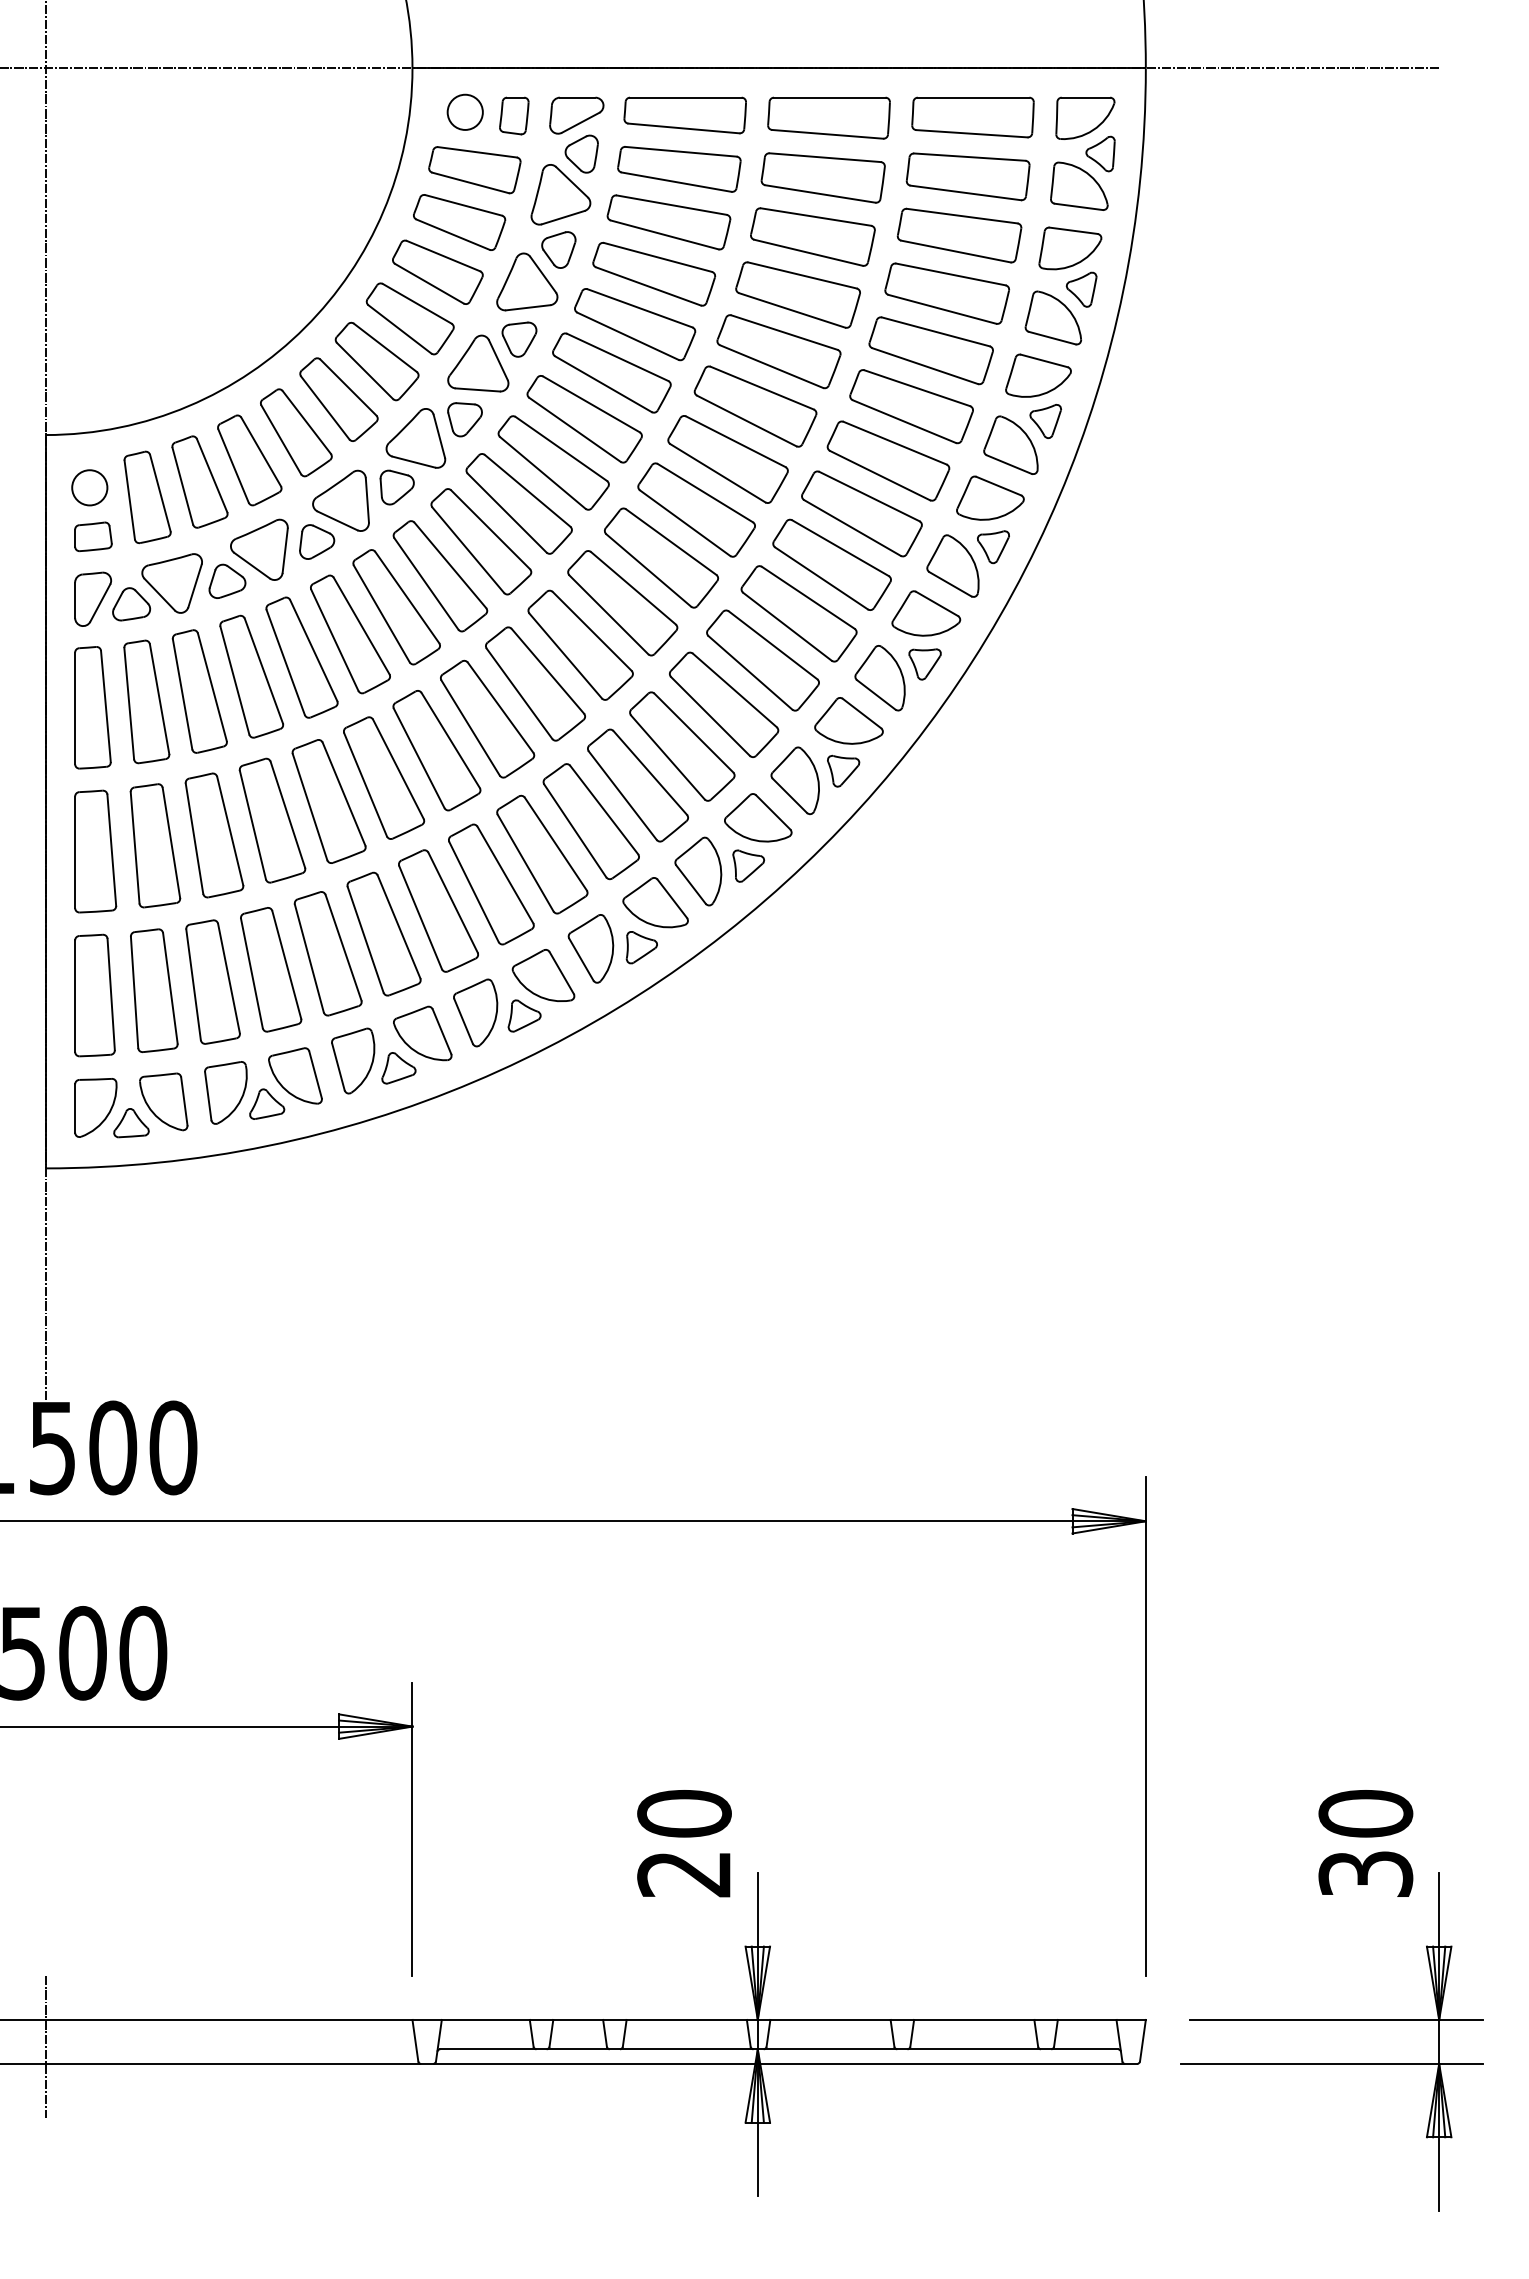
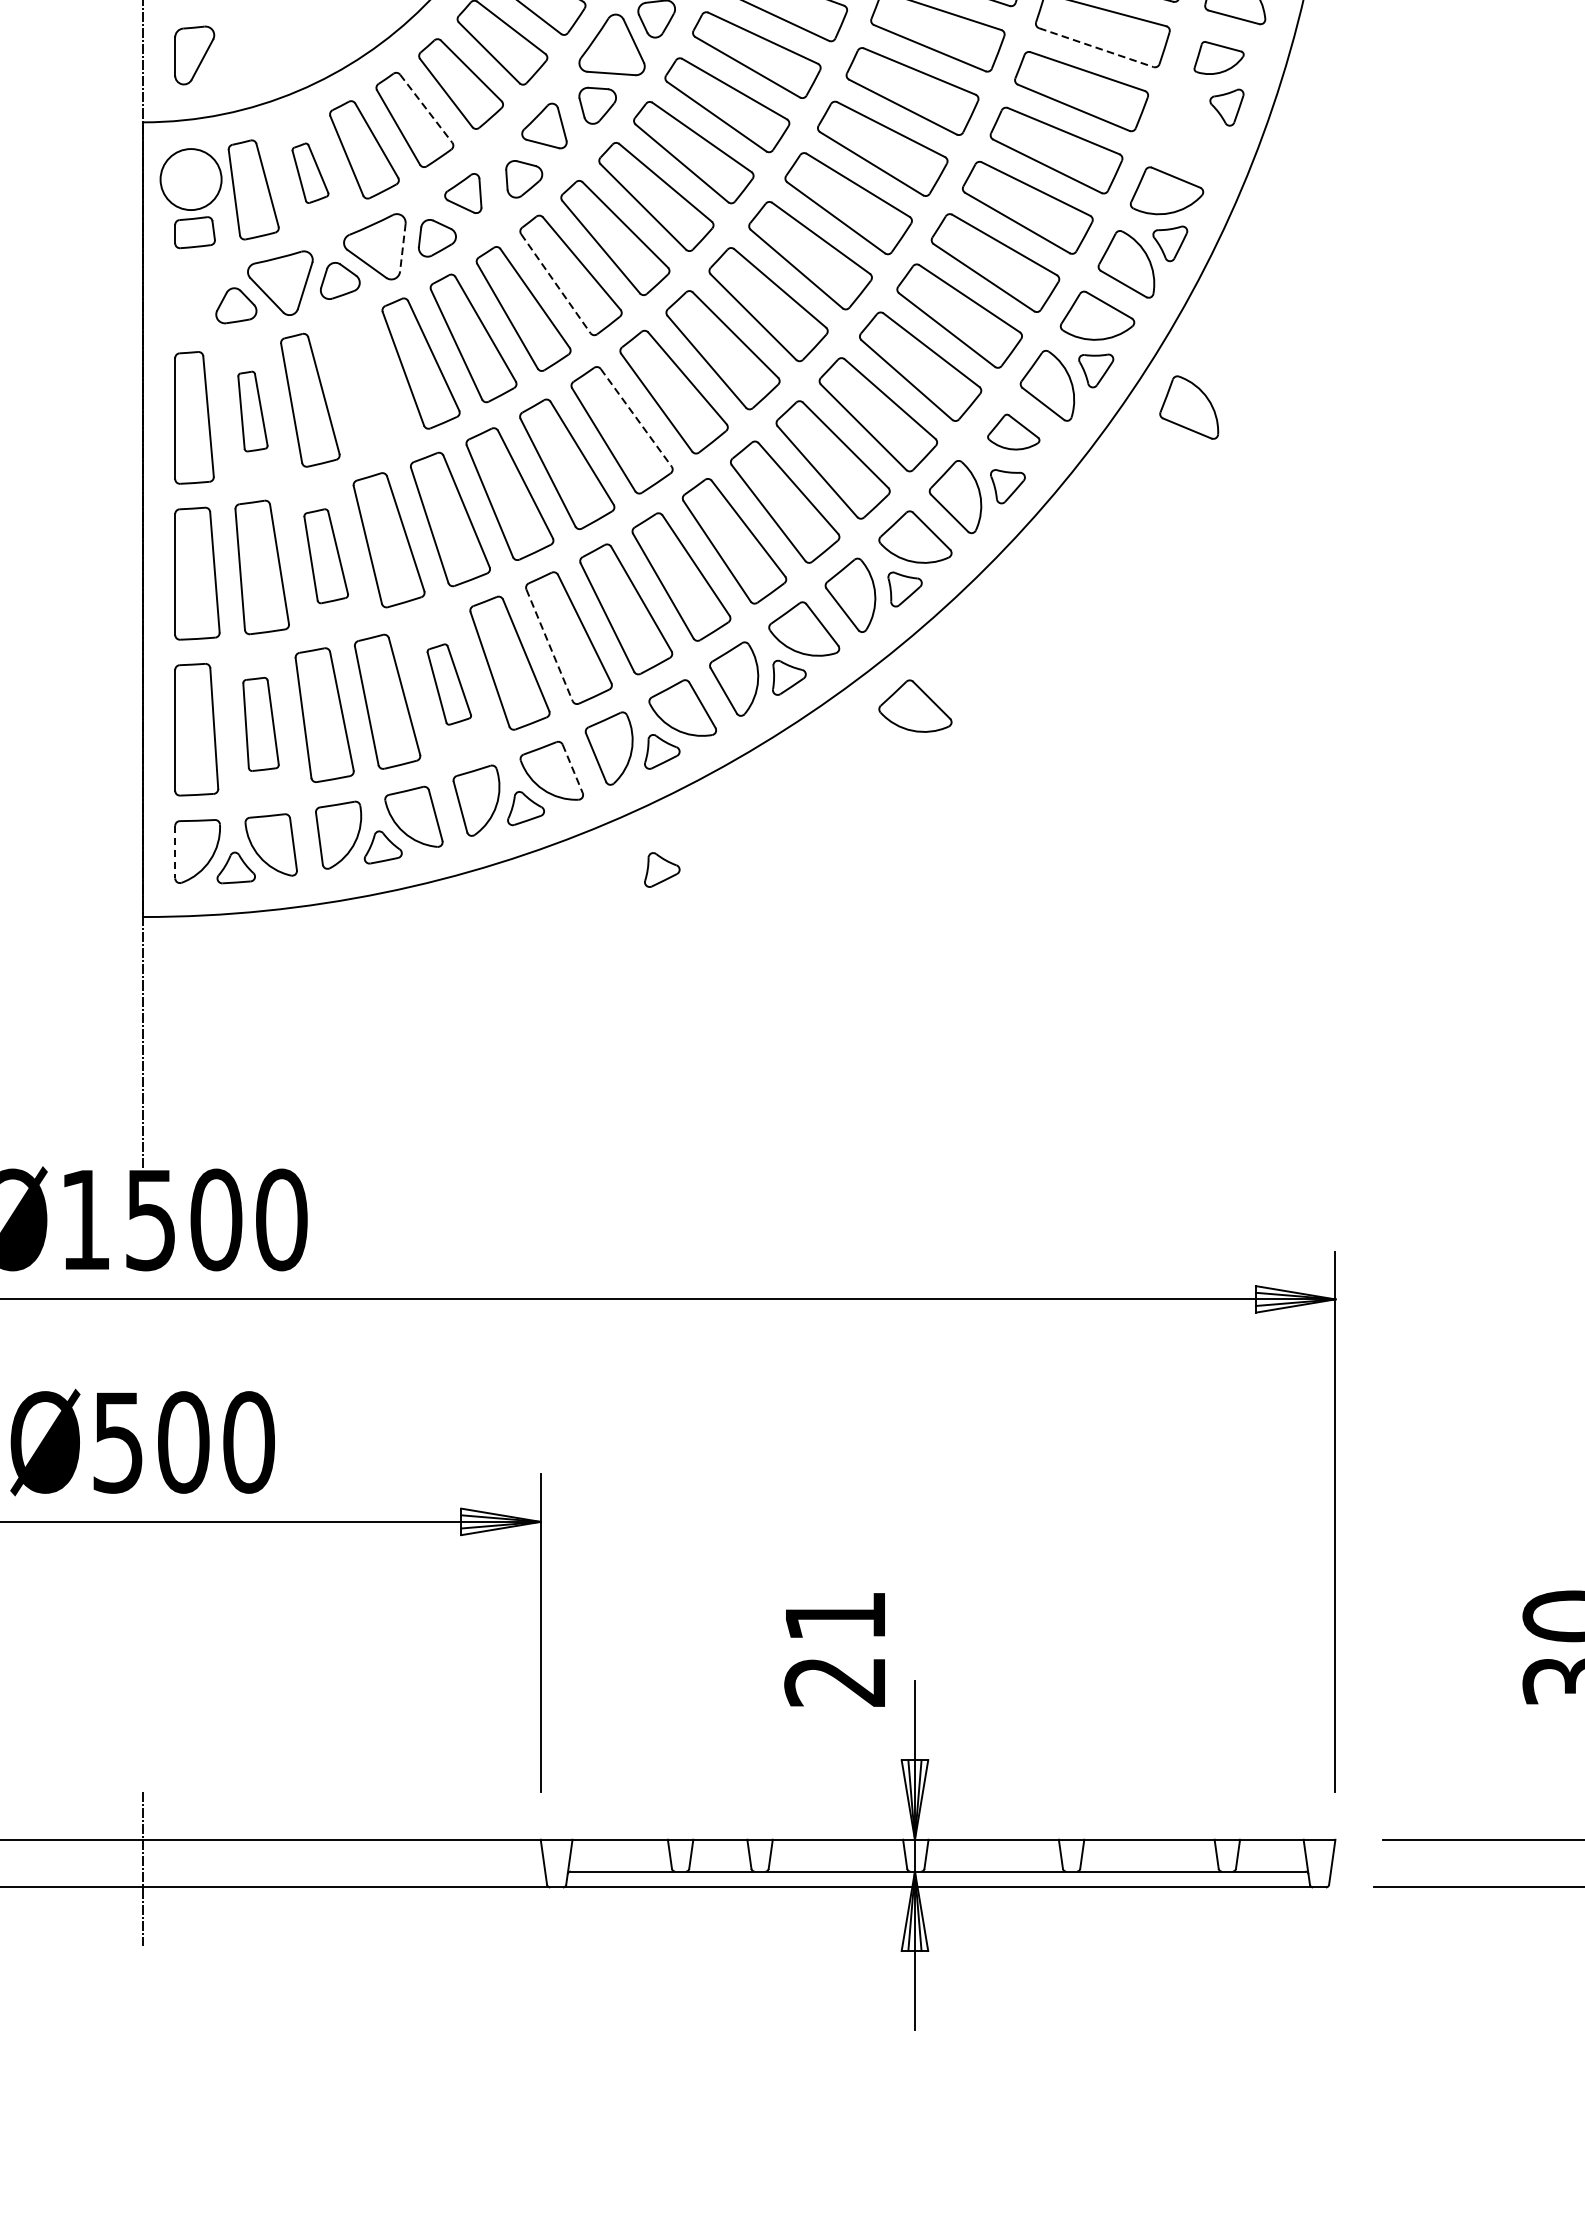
line: (925, 366) -> (1096, 48), solid -> dashed
part: (1038, 375) -> (1219, 57), size x0.7
line: (306, 422) -> (425, 108), solid -> dashed
part: (415, 438) -> (544, 126), size x0.7
part: (1010, 444) -> (1188, 406), moved
part: (199, 481) -> (309, 172), size x0.6
circle: (89, 487) -> (190, 179), size x1.6
part: (340, 500) -> (462, 193), size x0.6
line: (285, 551) -> (403, 248), solid -> dashed
line: (426, 583) -> (555, 283), solid -> dashed
part: (93, 598) -> (195, 54), moved
part: (251, 676) -> (366, 384), removed
part: (146, 701) -> (252, 411), size x0.6
line: (500, 707) -> (636, 417), solid -> dashed
part: (848, 720) -> (1013, 431), size x0.7
part: (214, 835) -> (326, 556), size x0.7
line: (420, 917) -> (549, 645), solid -> dashed
part: (327, 953) -> (448, 684), size x0.6
part: (758, 973) -> (915, 705), added
part: (154, 990) -> (261, 724), size x0.7
line: (442, 1032) -> (573, 769), solid -> dashed
line: (75, 1109) -> (175, 853), solid -> dashed
part: (524, 1124) -> (662, 869), added
text: (684, 1813) -> (835, 1616), 20 -> 21

